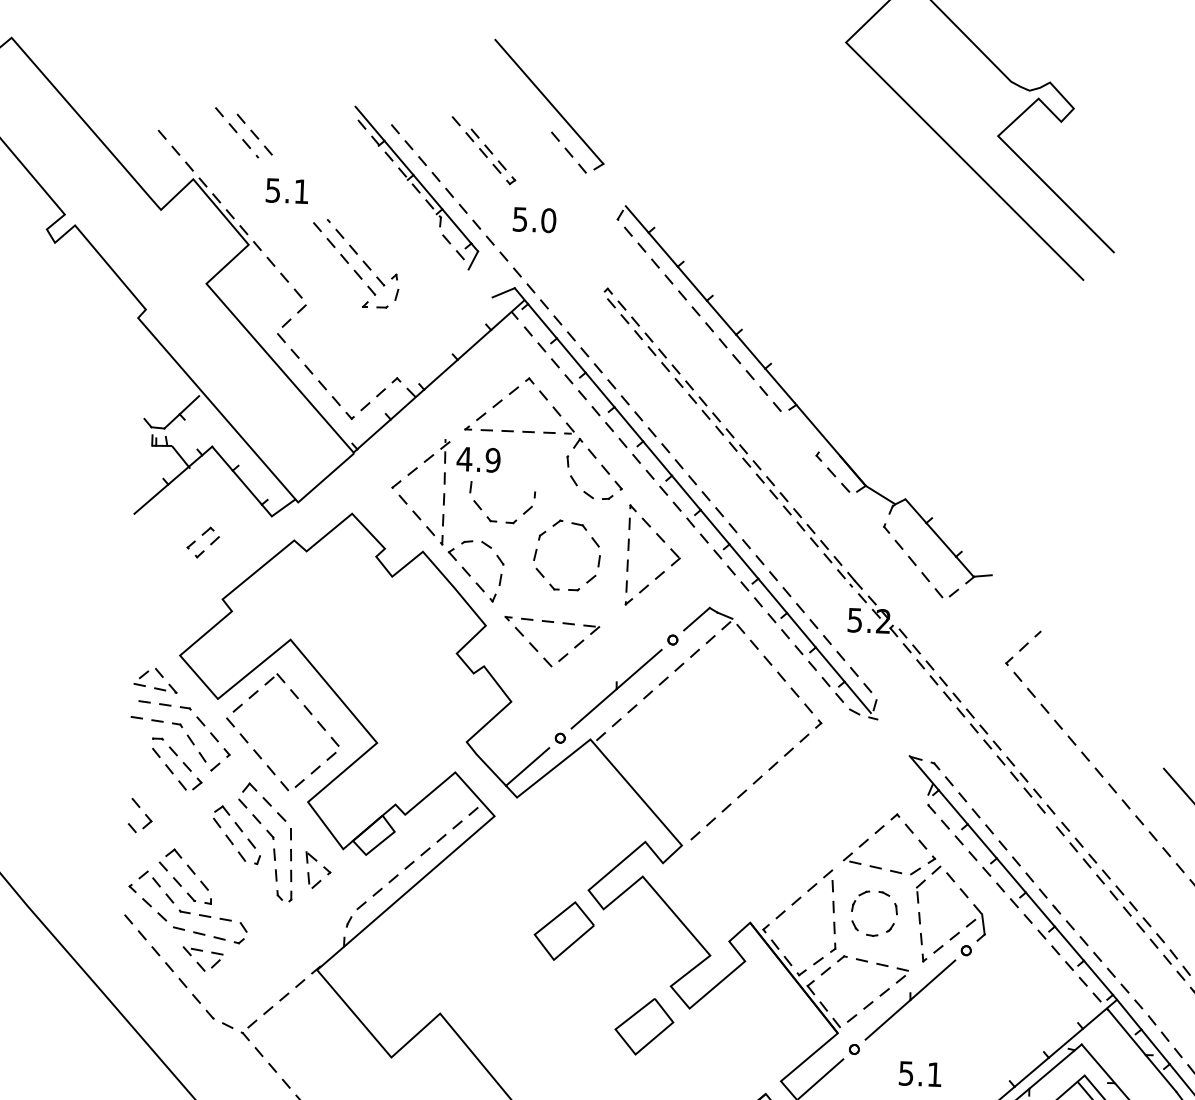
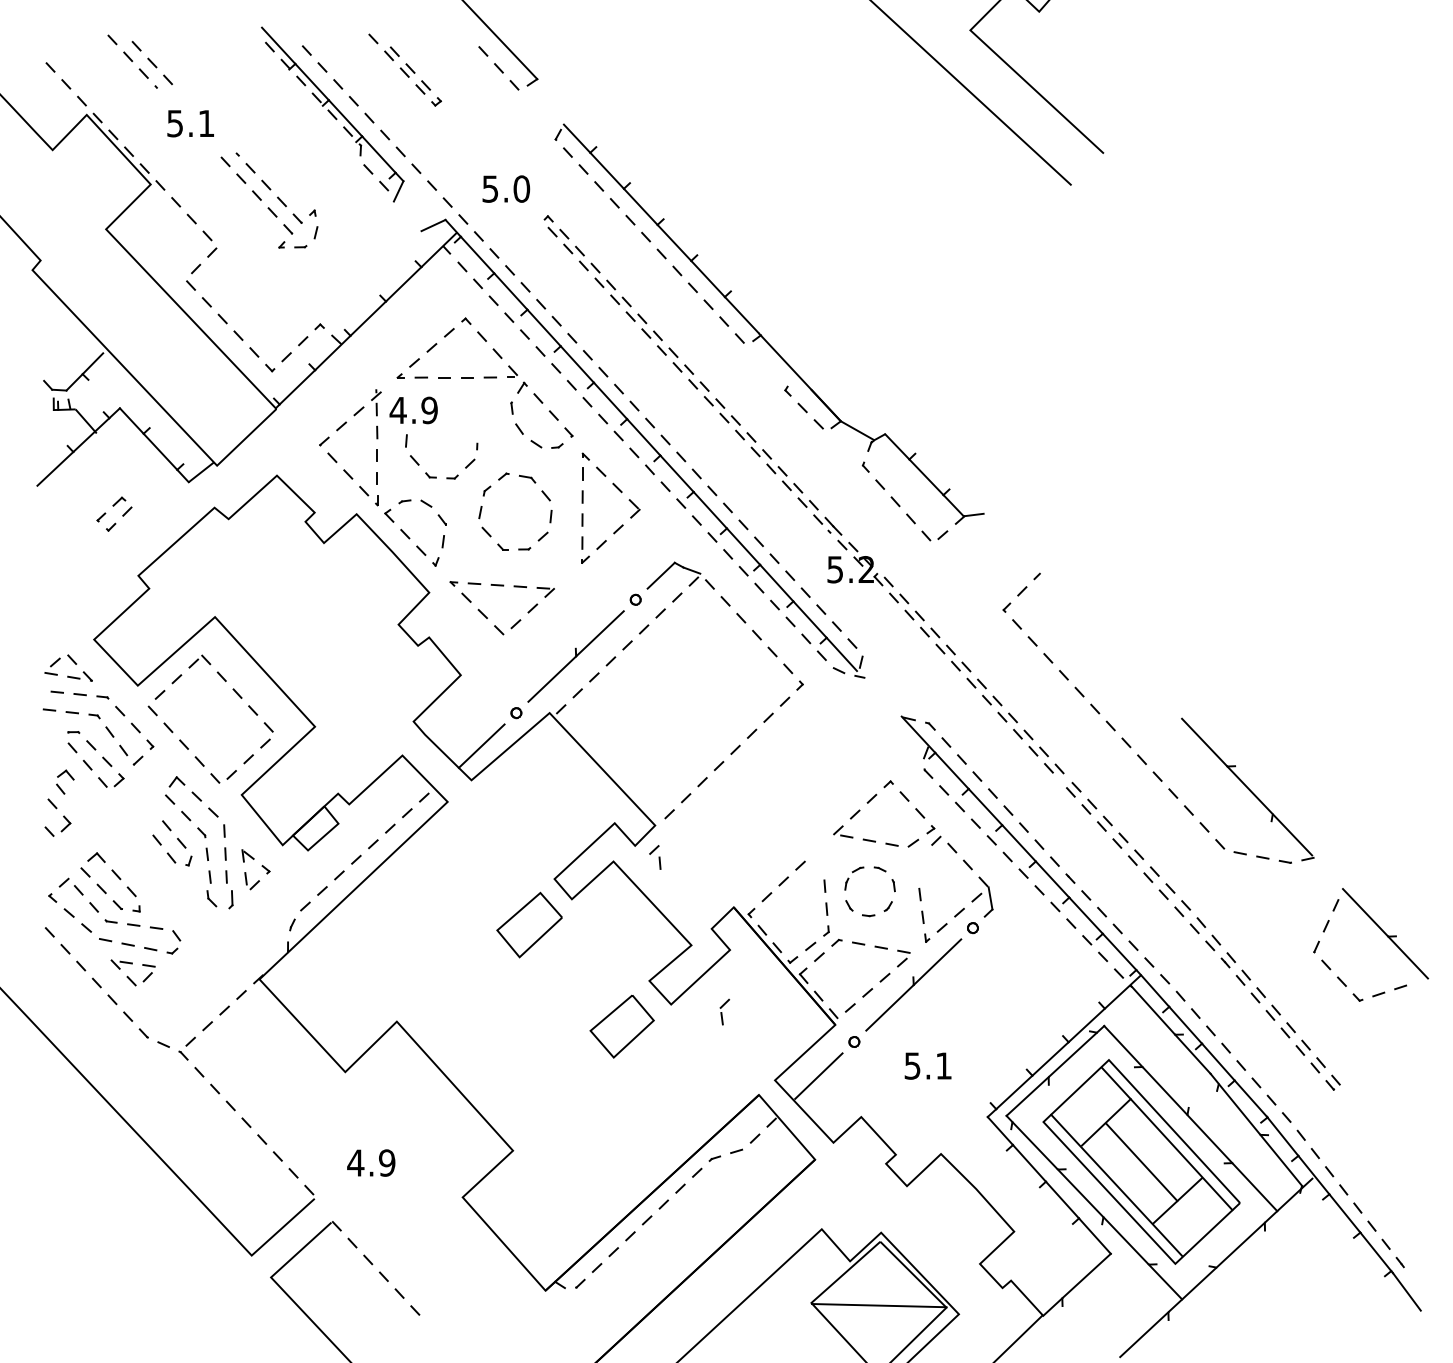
text: (534, 219) -> (506, 188), moved
part: (225, 811) -> (69, 776), moved
part: (828, 880) -> (655, 857), moved
part: (920, 890) -> (724, 1011), moved
part: (283, 896) -> (219, 899), size x1.6

